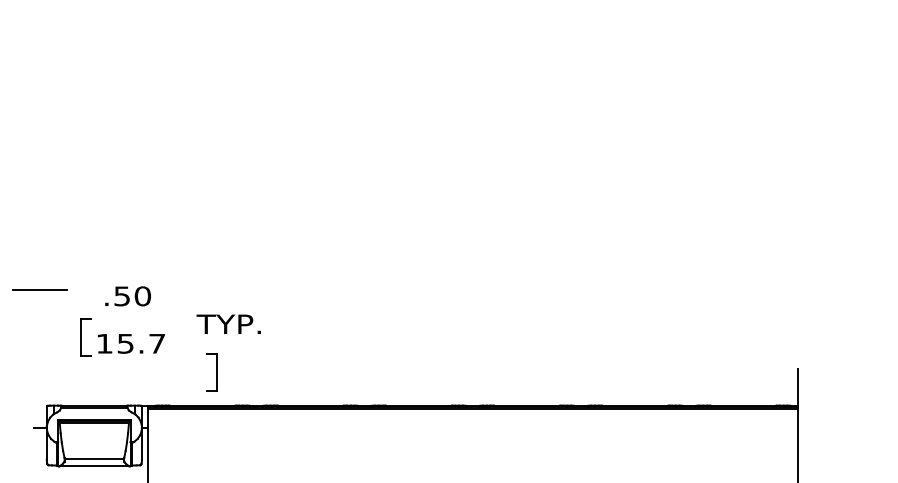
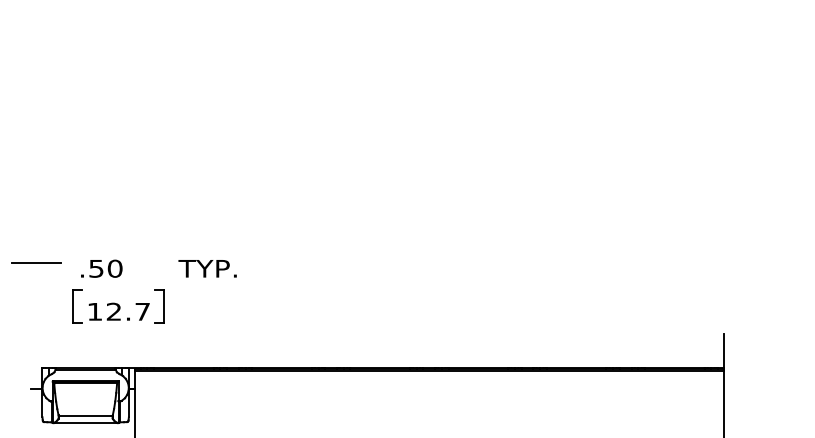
text: (127, 296) -> (101, 268), moved
text: (228, 323) -> (207, 268), moved
text: (125, 343) -> (113, 311), 15.7 -> 12.7
part: (211, 372) -> (159, 306), moved

